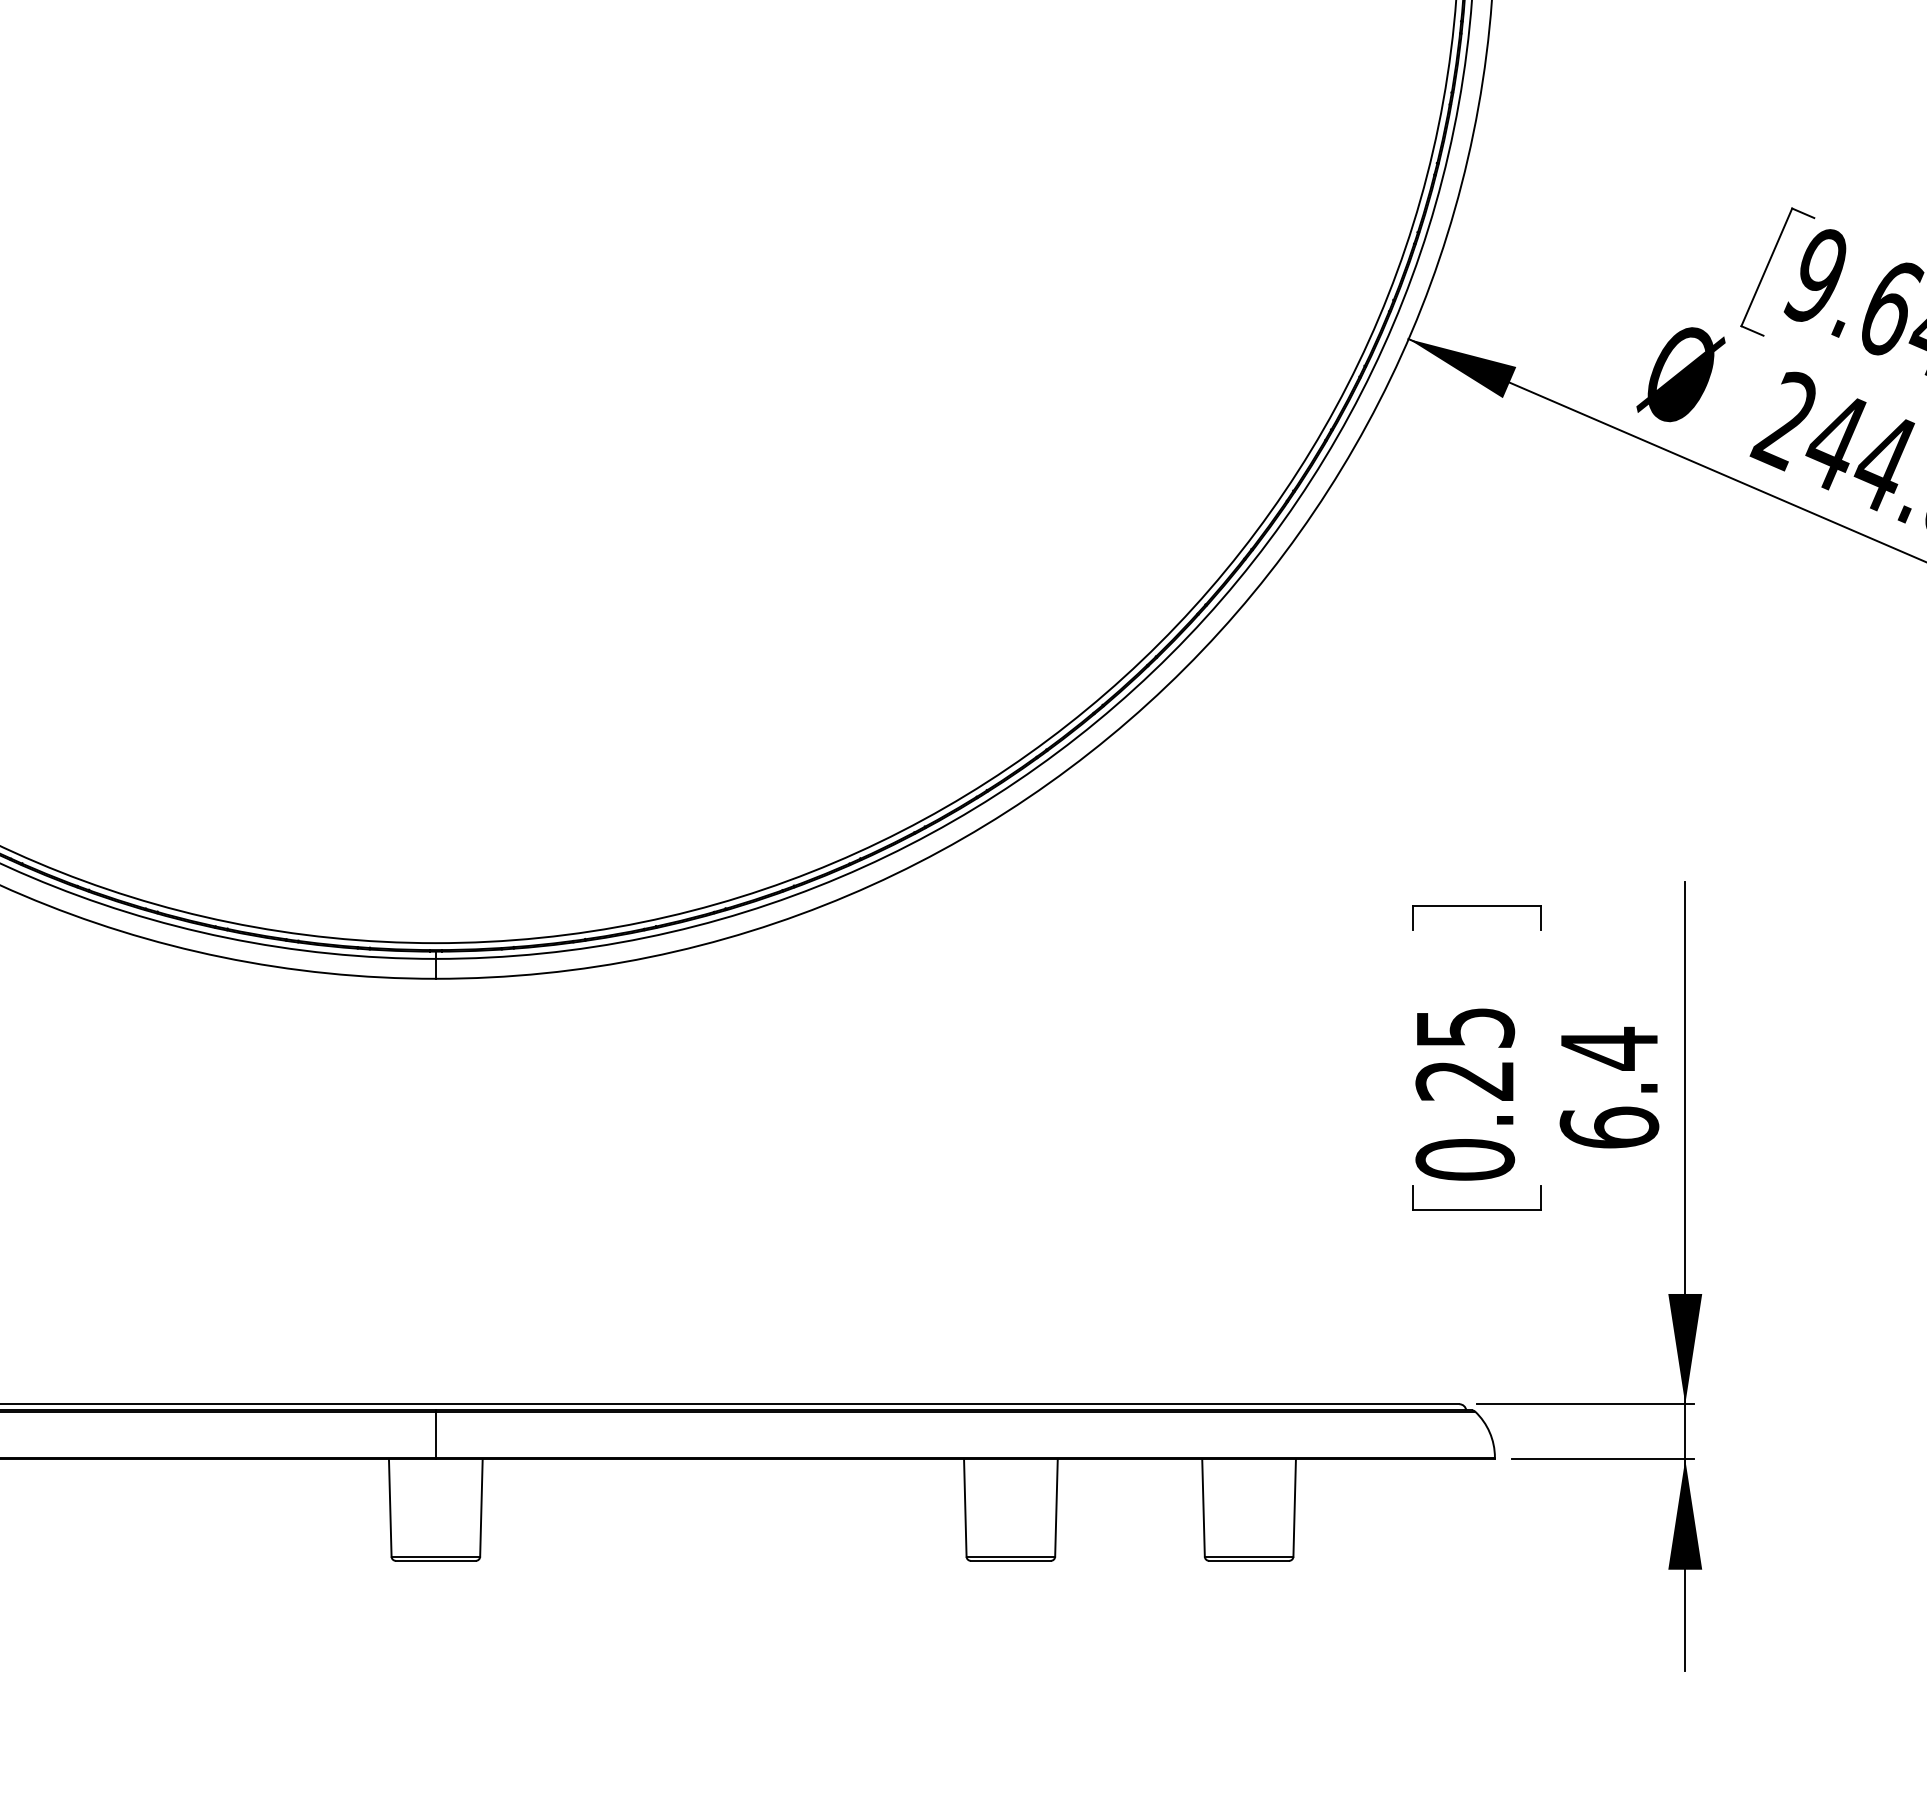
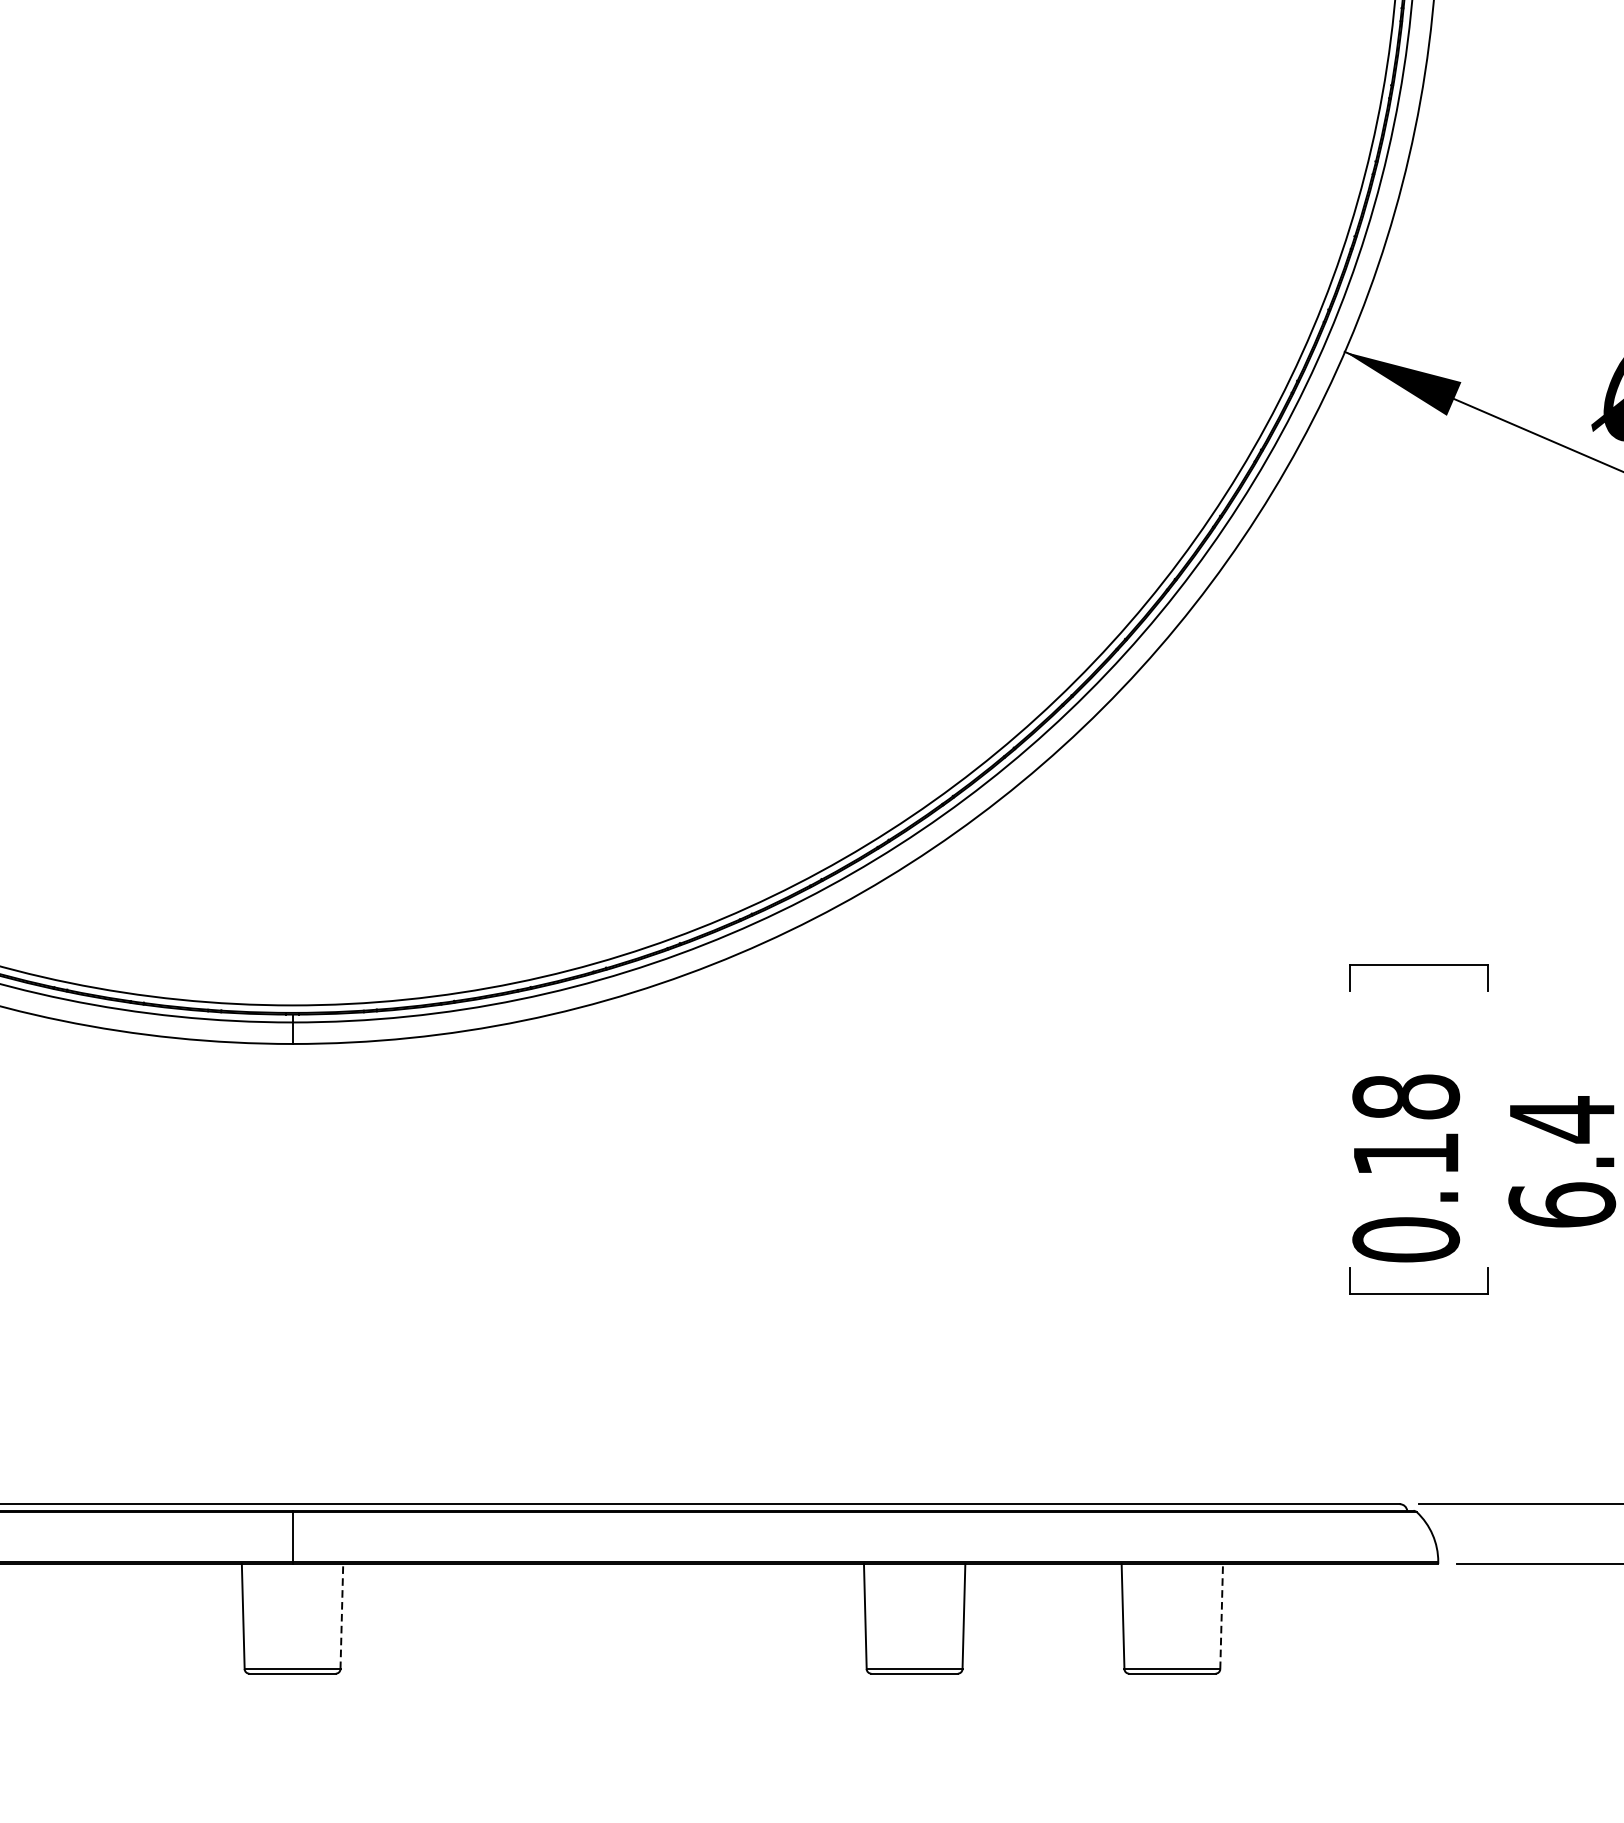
text: (1465, 1053) -> (1406, 1124), 0.25 -> 0.18
line: (481, 1508) -> (341, 1617), solid -> dashed
line: (1294, 1508) -> (1221, 1617), solid -> dashed

